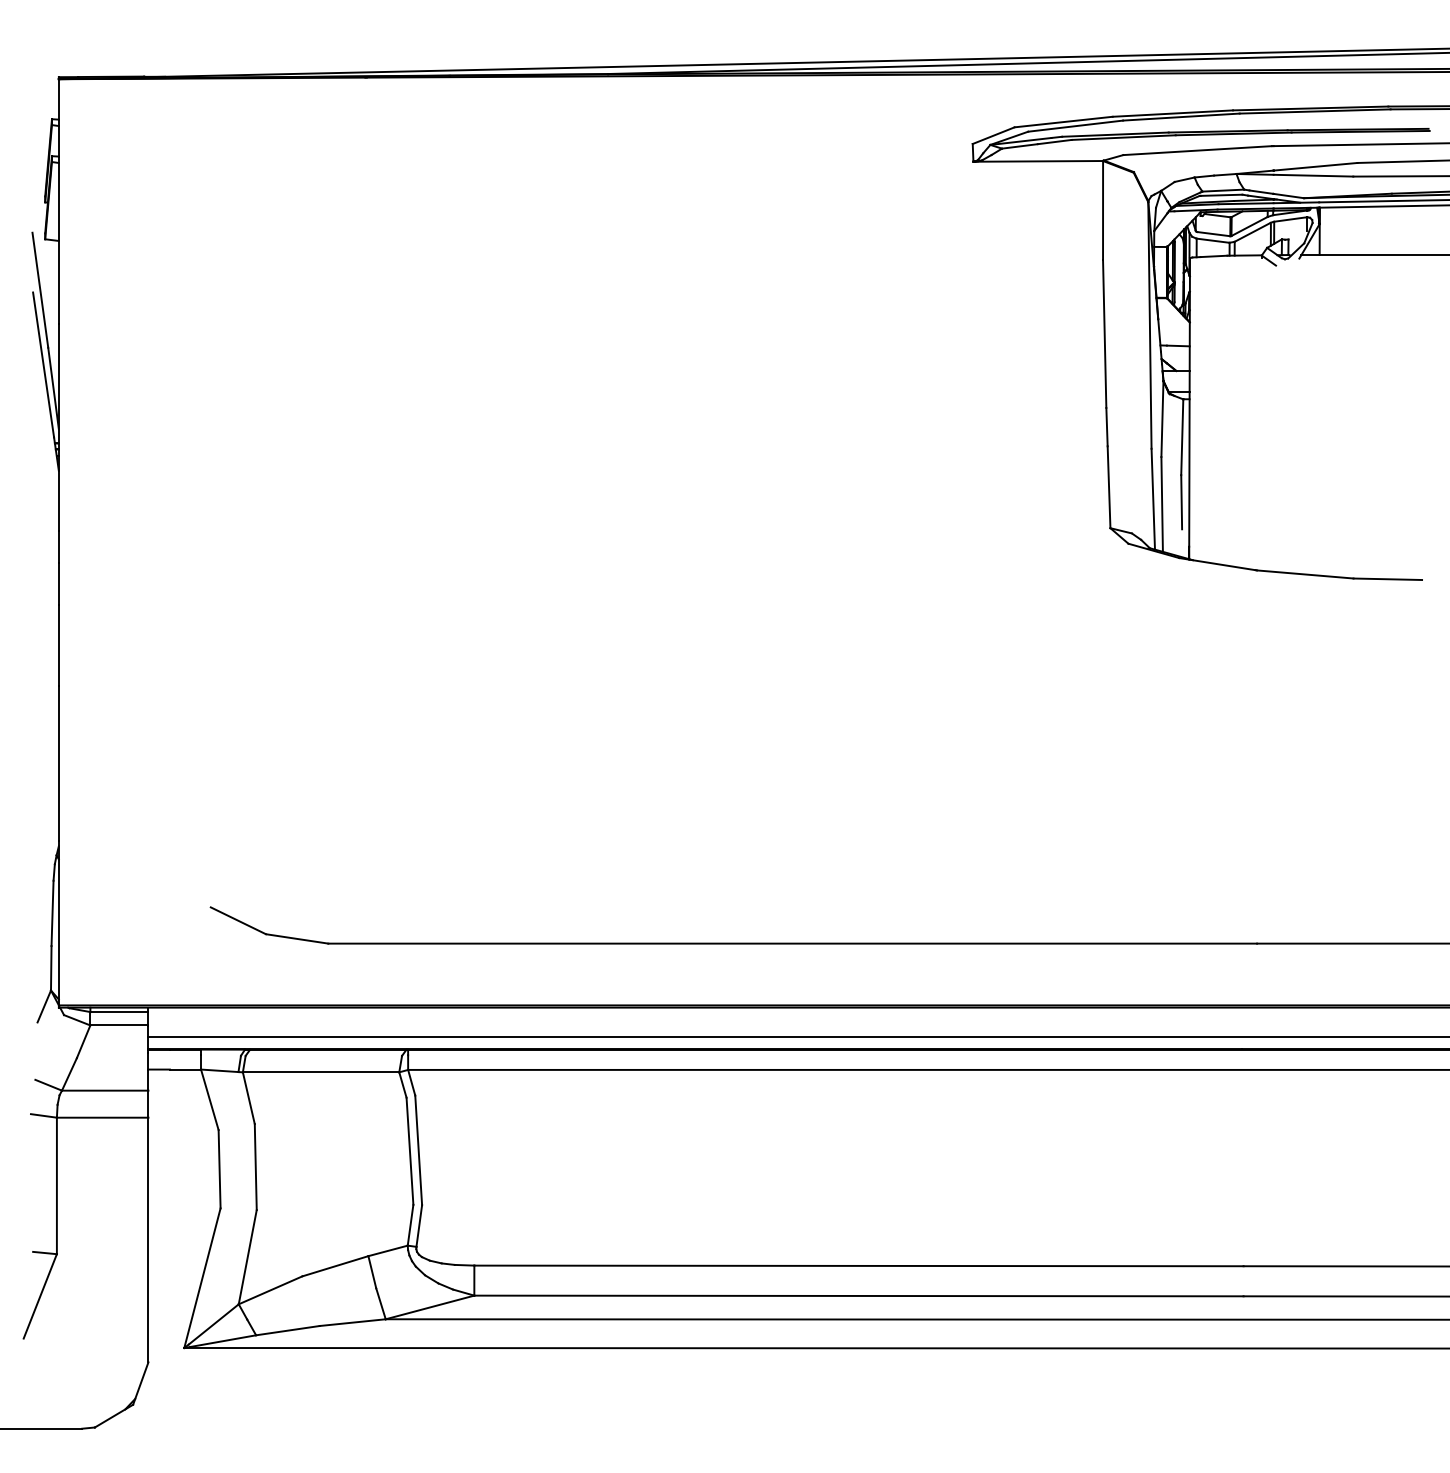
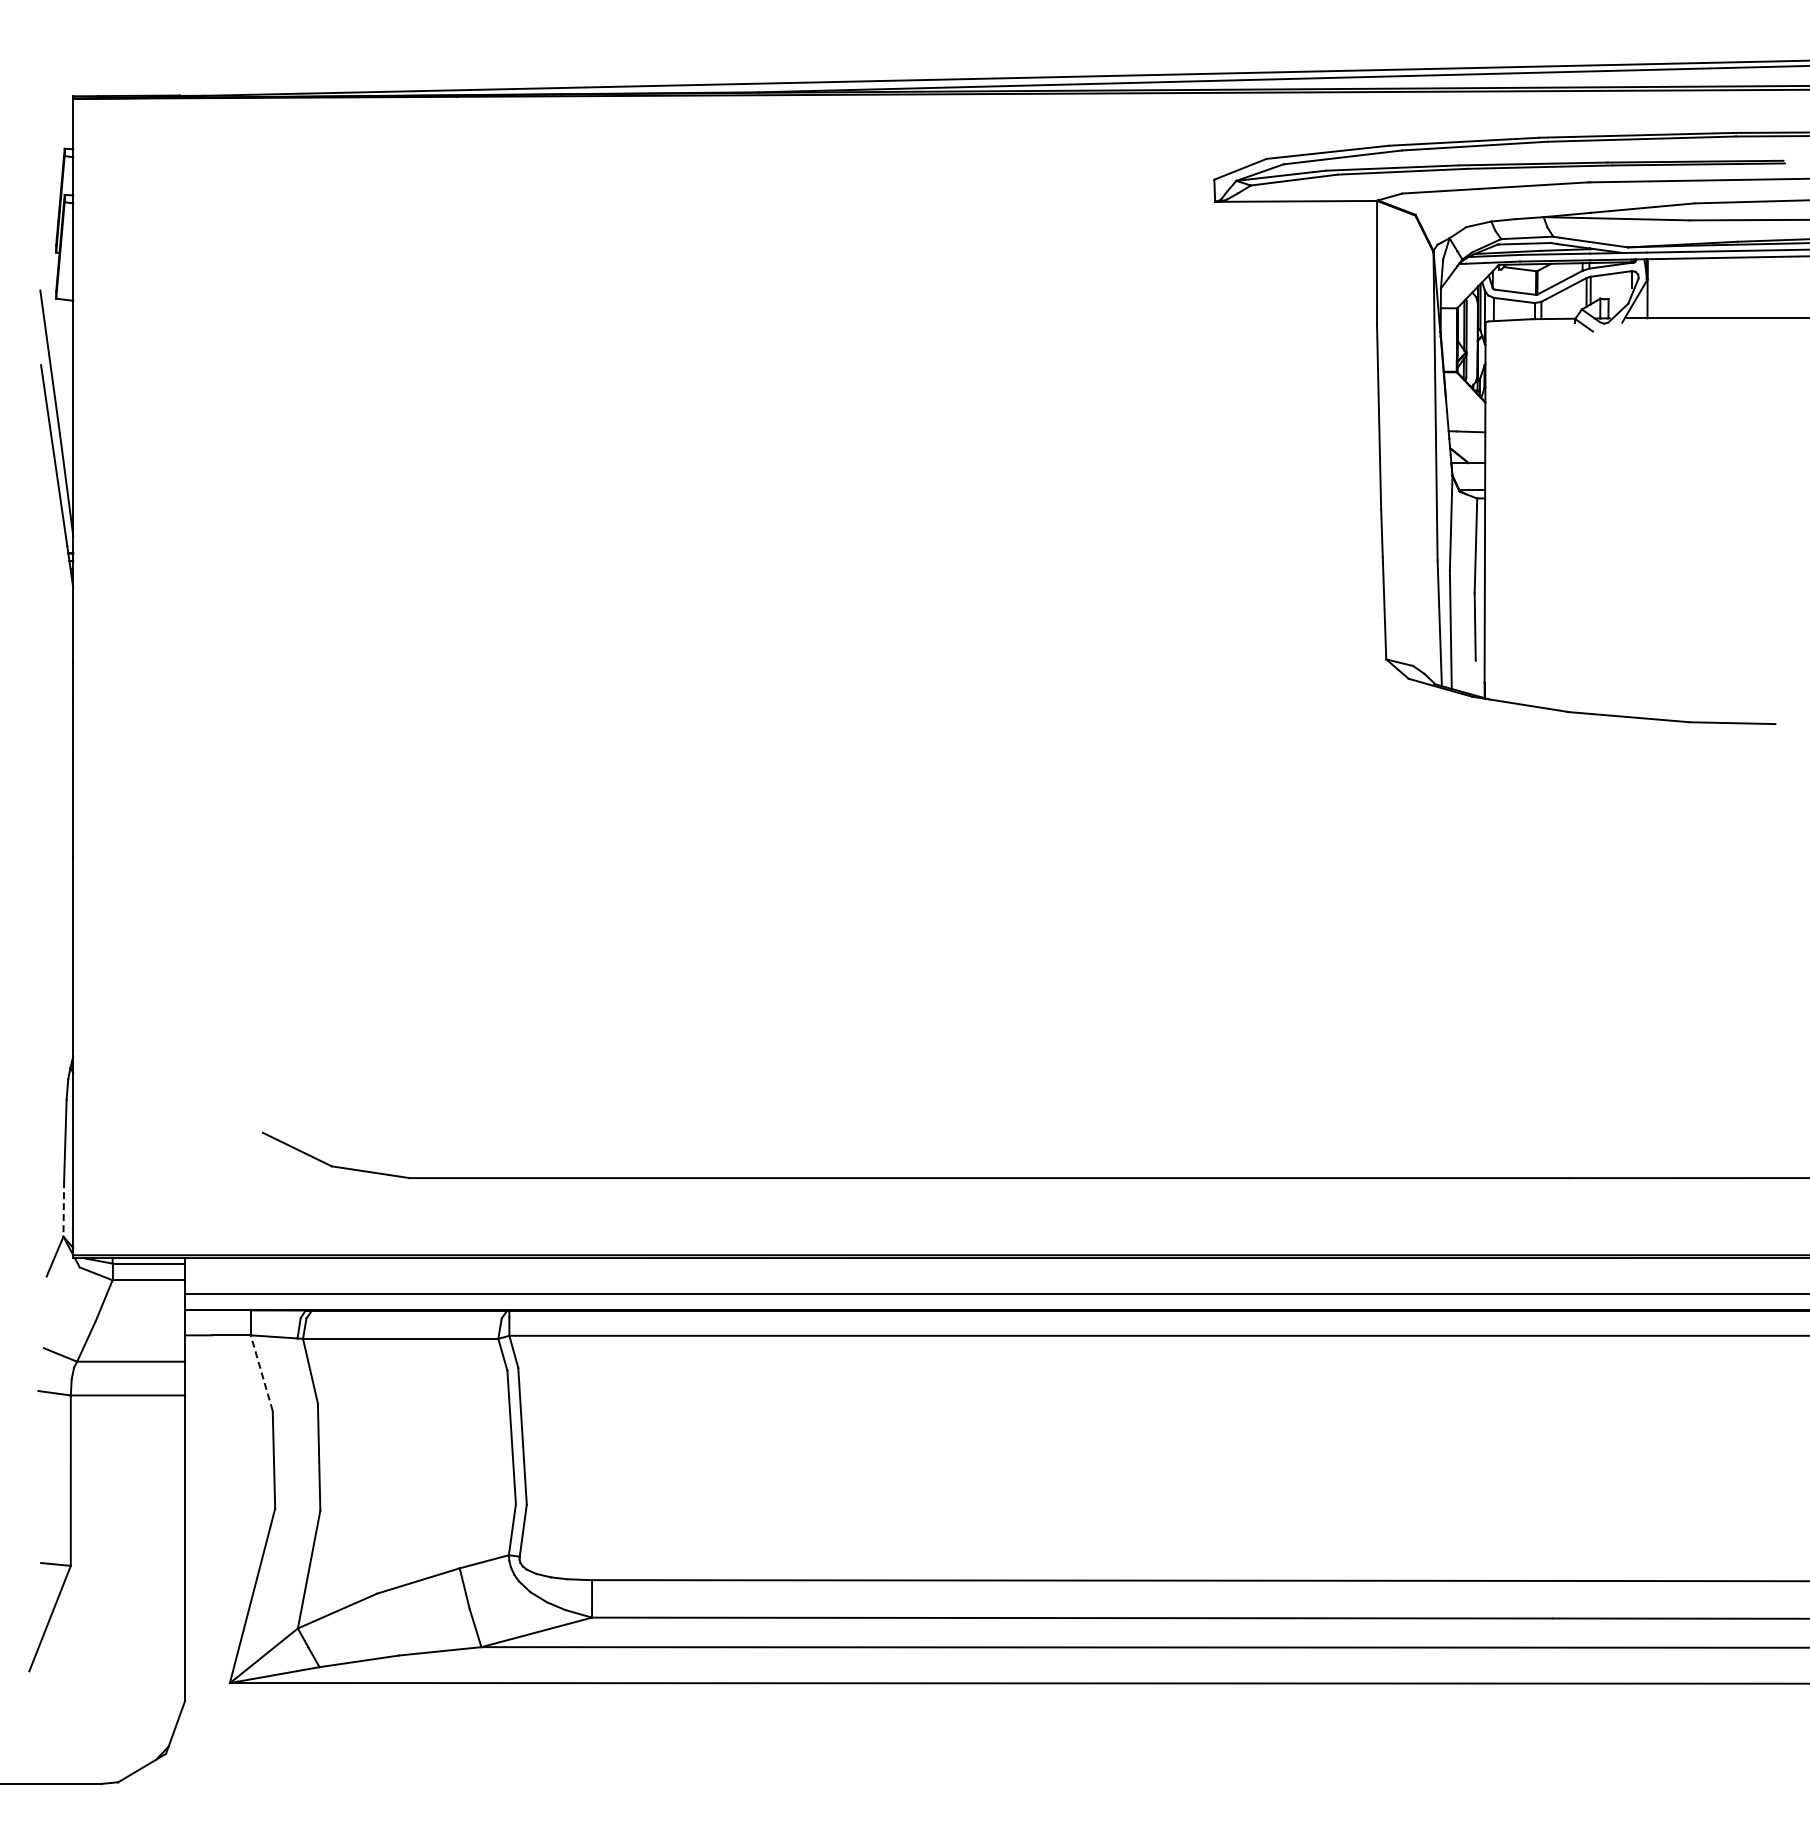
line: (51, 967) -> (63, 1208), solid -> dashed
line: (209, 1099) -> (261, 1372), solid -> dashed

